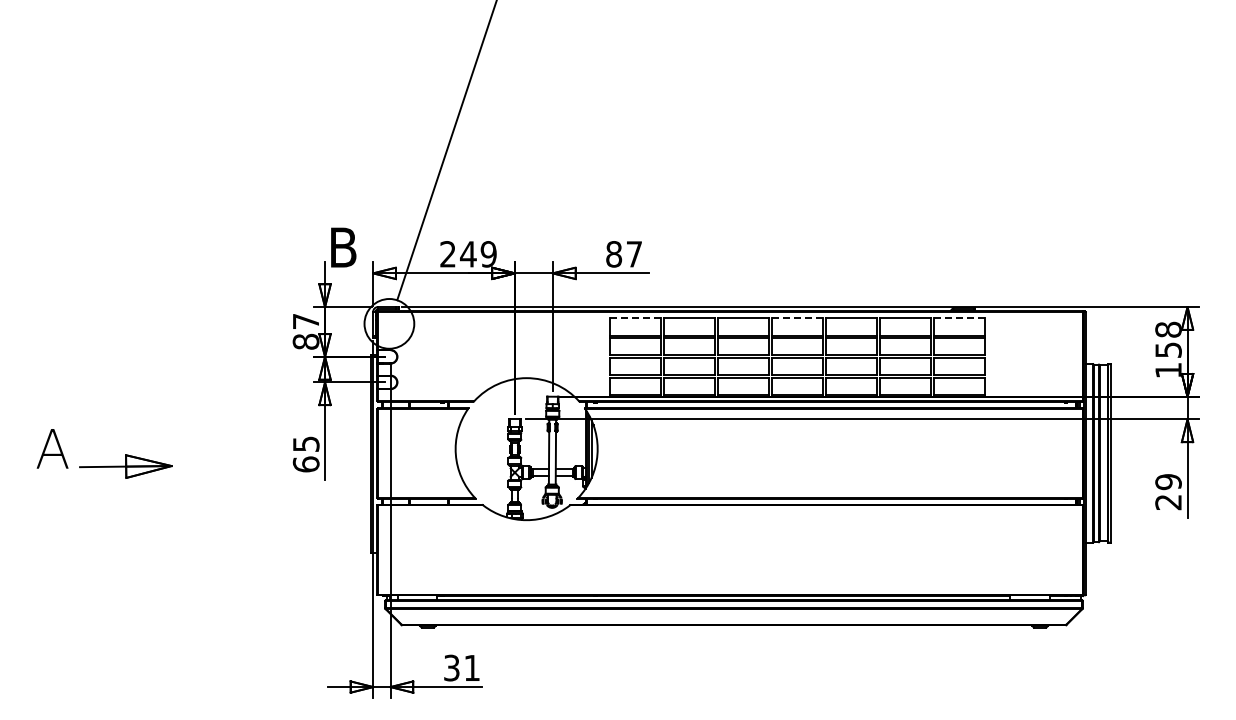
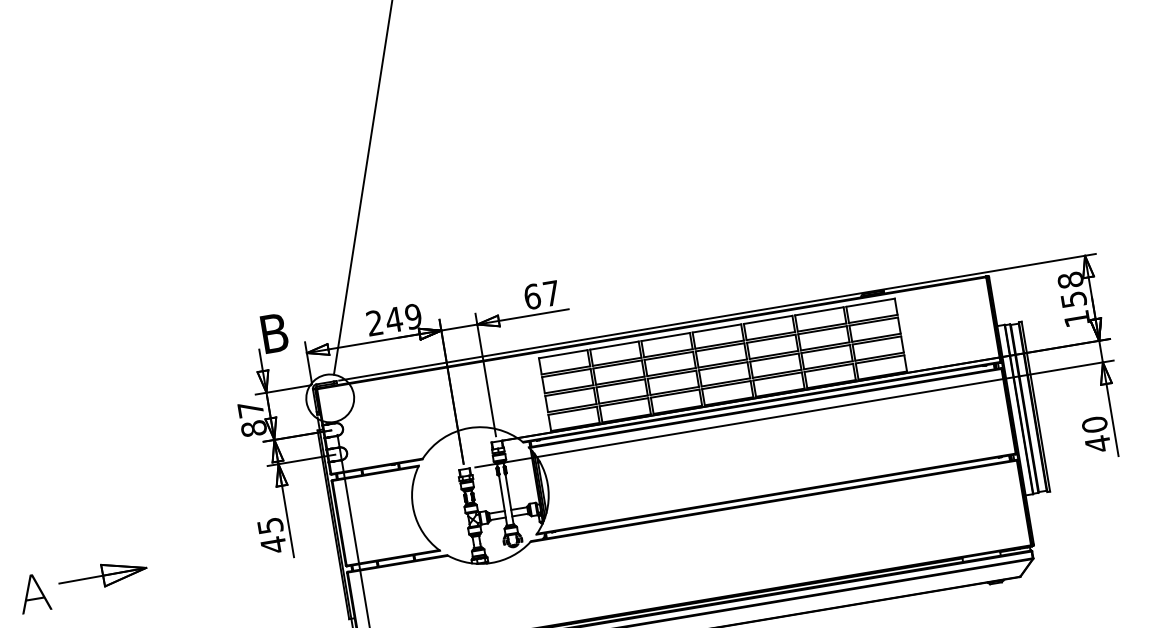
text: (614, 254) -> (532, 296), 87 -> 67
line: (635, 318) -> (562, 354), dashed -> solid
line: (797, 318) -> (716, 328), dashed -> solid
line: (959, 318) -> (870, 302), dashed -> solid
text: (52, 448) -> (34, 592), moved
text: (305, 464) -> (272, 545), 65 -> 45
text: (1168, 492) -> (1096, 434), 29 -> 40

